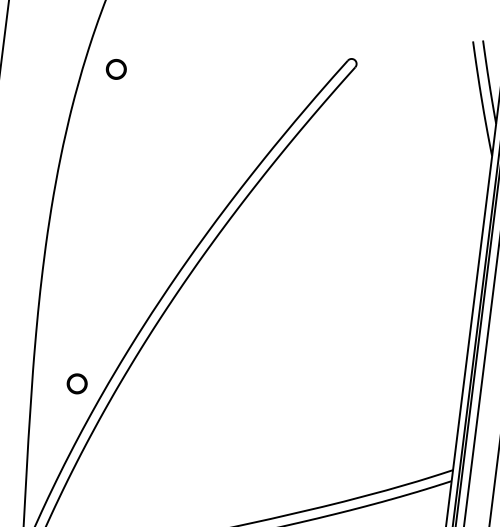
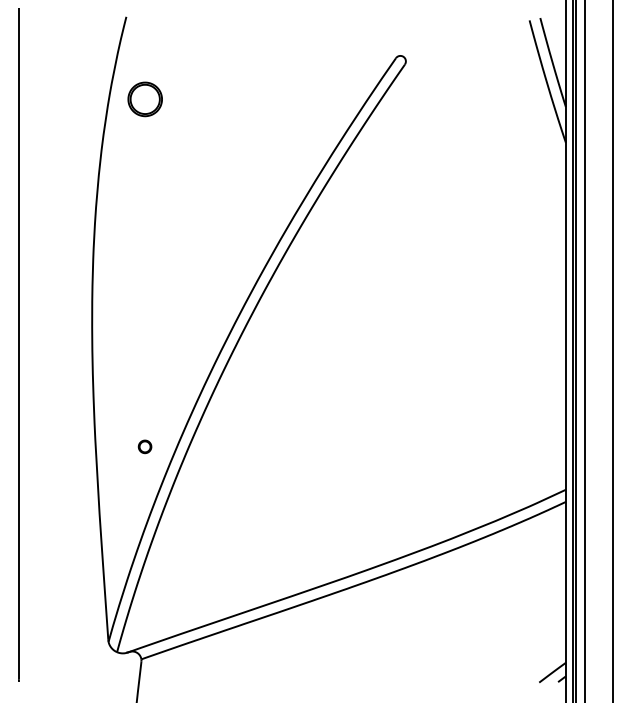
part: (115, 68) -> (144, 98), size x1.6
part: (76, 383) -> (144, 446), size x0.6

